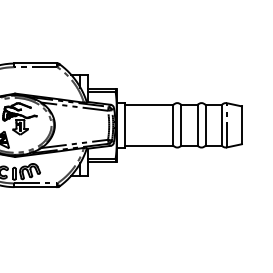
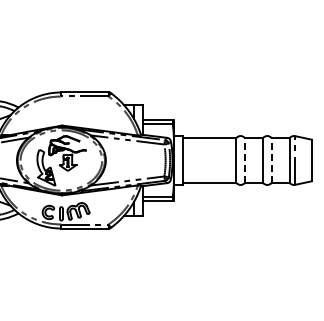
line: (181, 125) -> (245, 160), solid -> dashed
line: (205, 125) -> (271, 160), solid -> dashed

